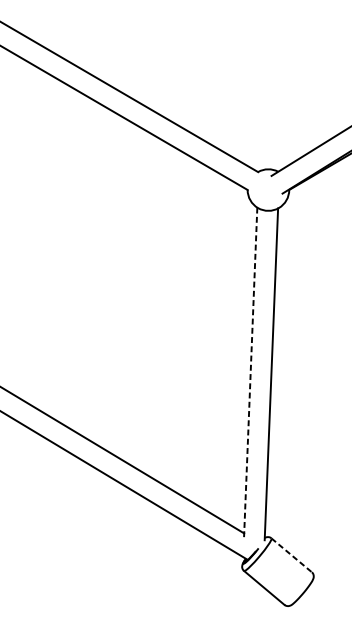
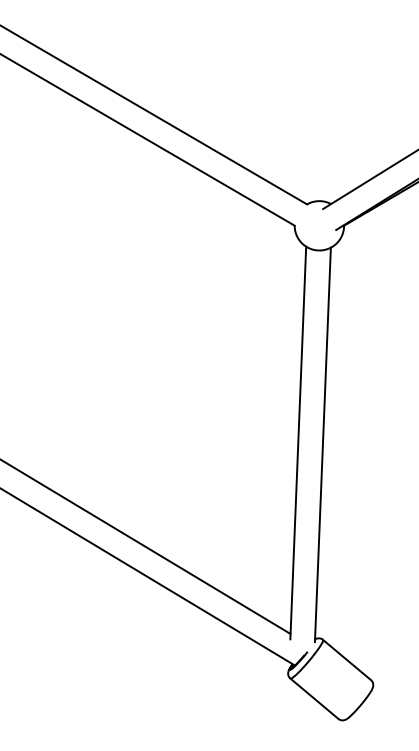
line: (250, 373) -> (298, 443), dashed -> solid
line: (292, 555) -> (347, 660), dashed -> solid

